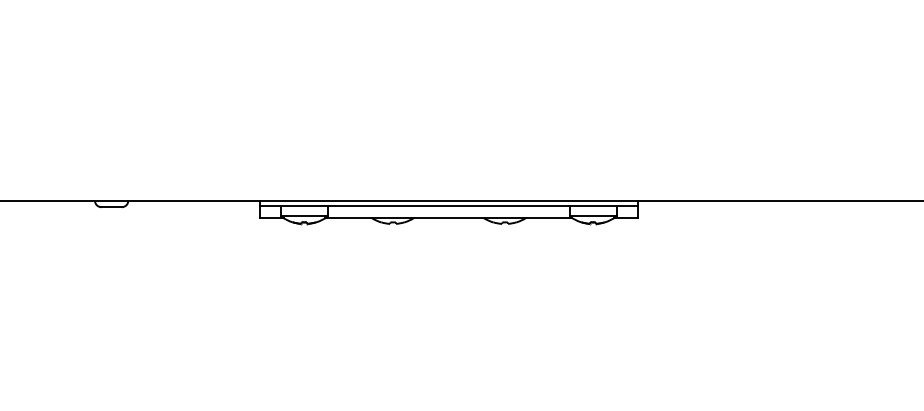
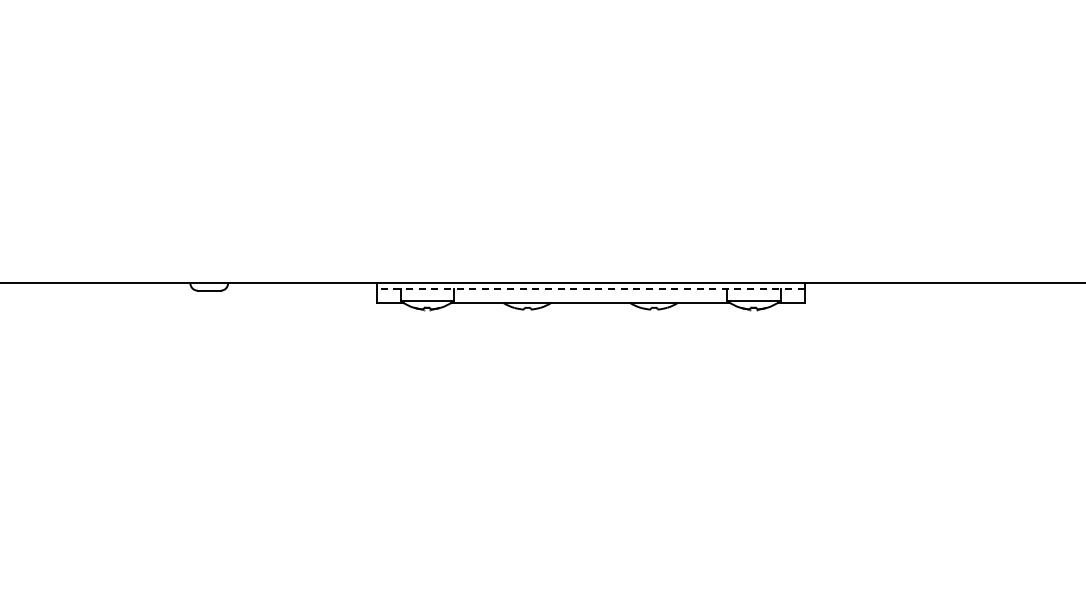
line: (448, 206) -> (590, 289), solid -> dashed

